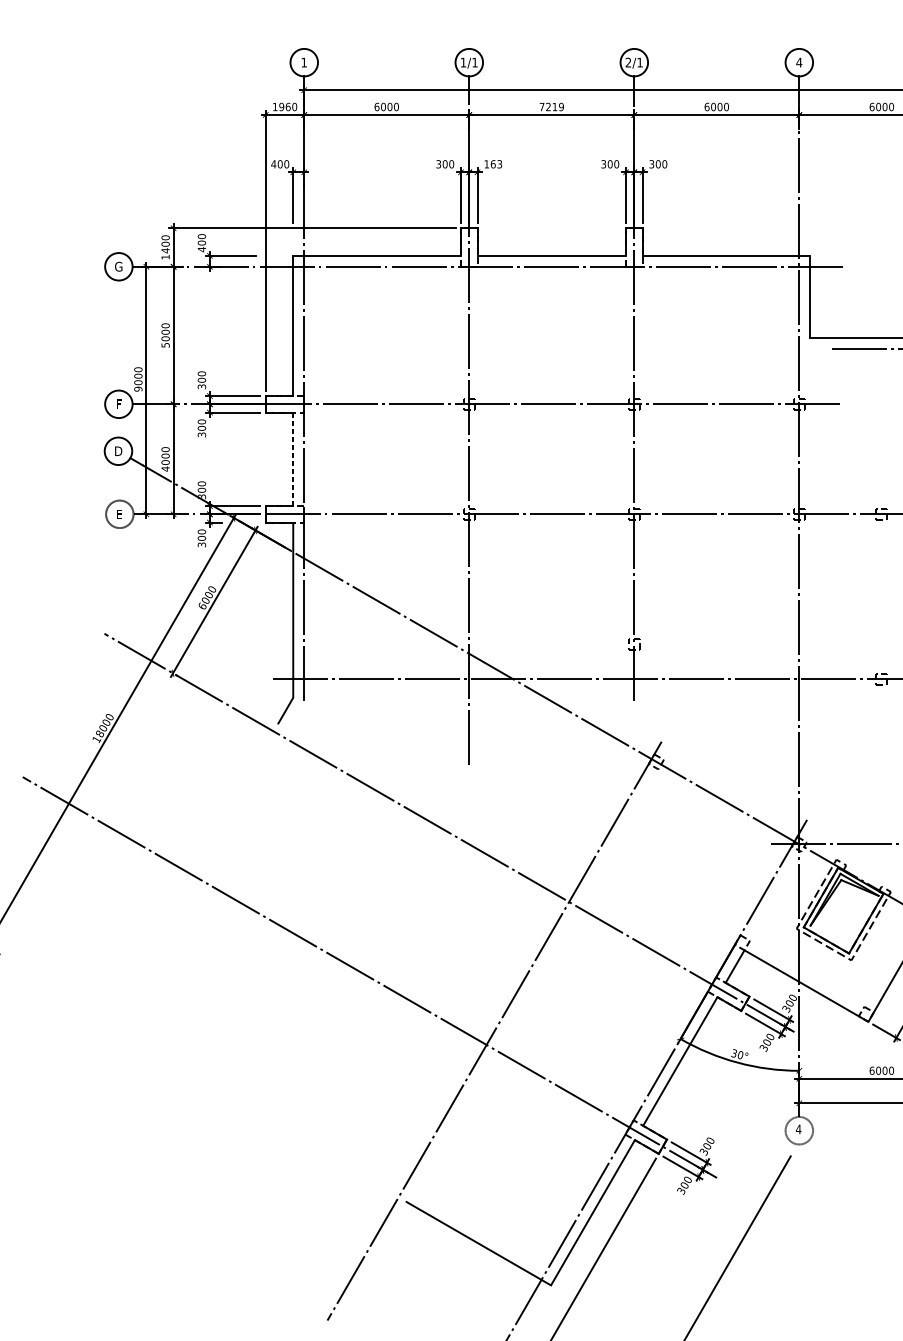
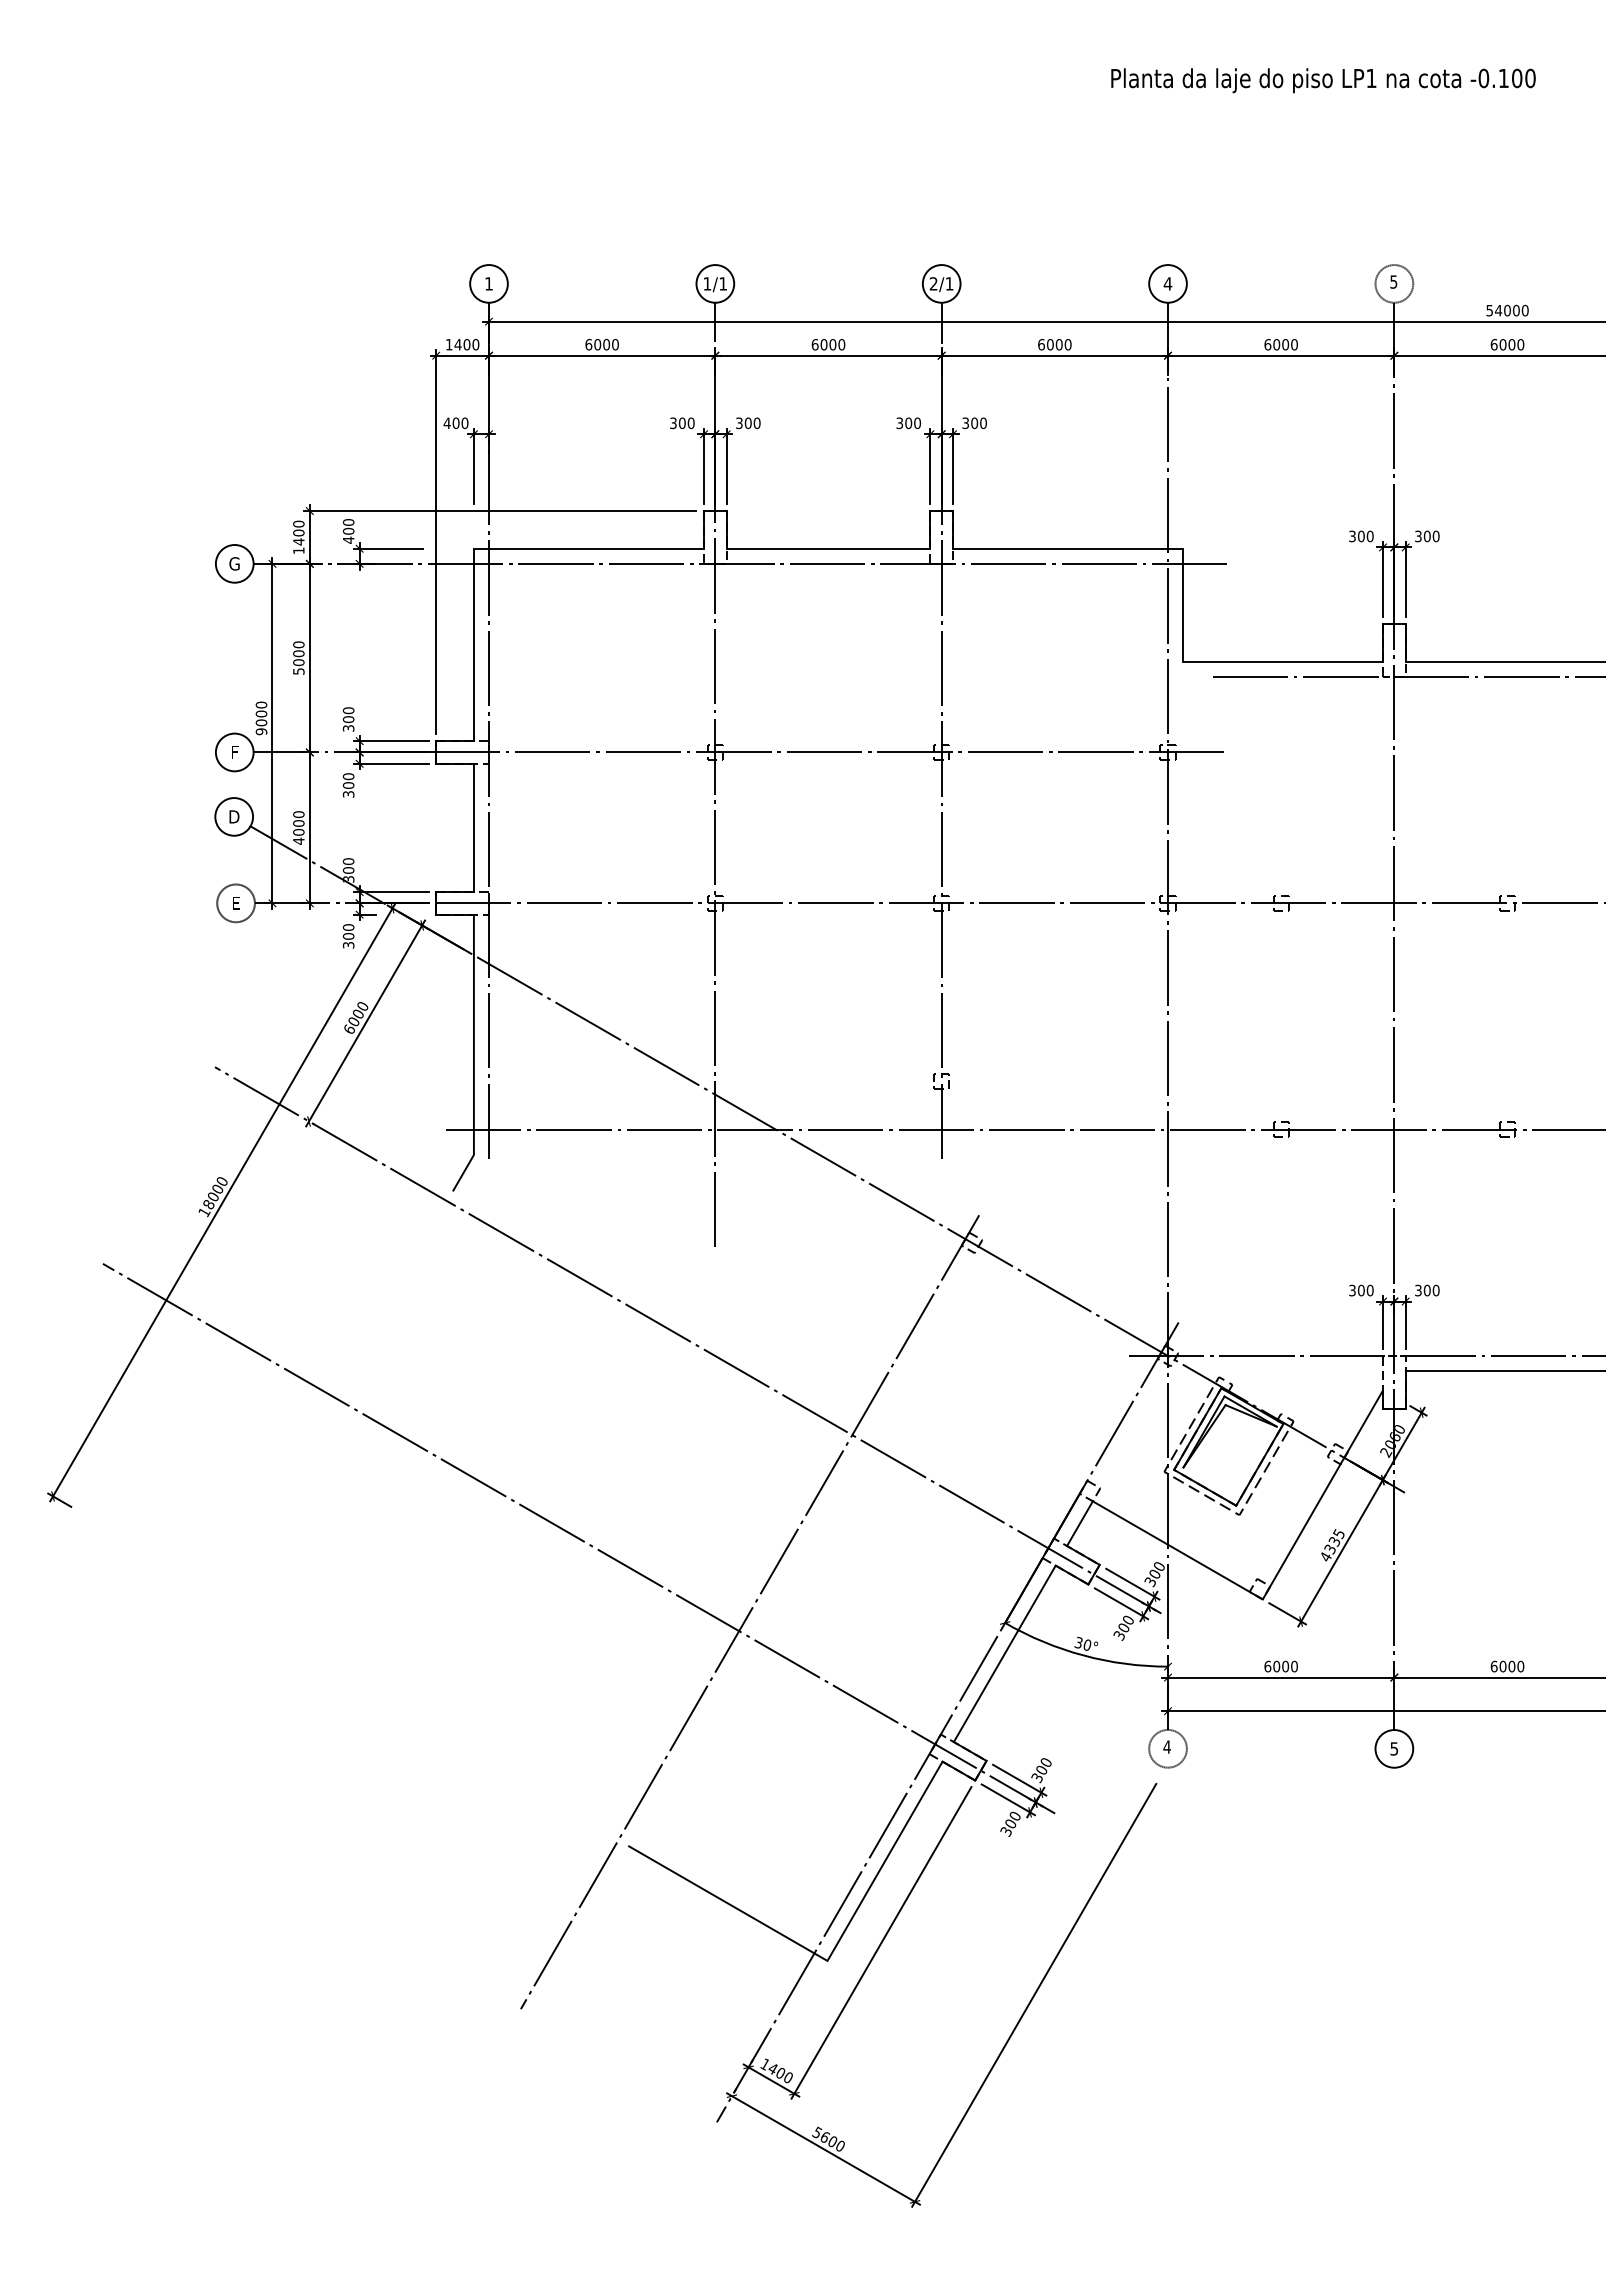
text: (284, 106) -> (462, 344), 1960 -> 1400
text: (551, 106) -> (828, 344), 7219 -> 6000
text: (493, 164) -> (748, 423), 163 -> 300
line: (292, 459) -> (473, 827), dashed -> solid

